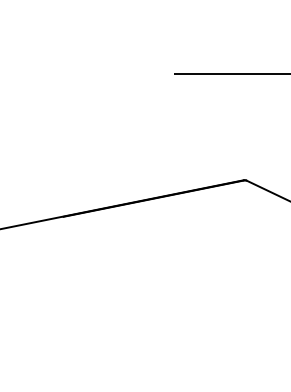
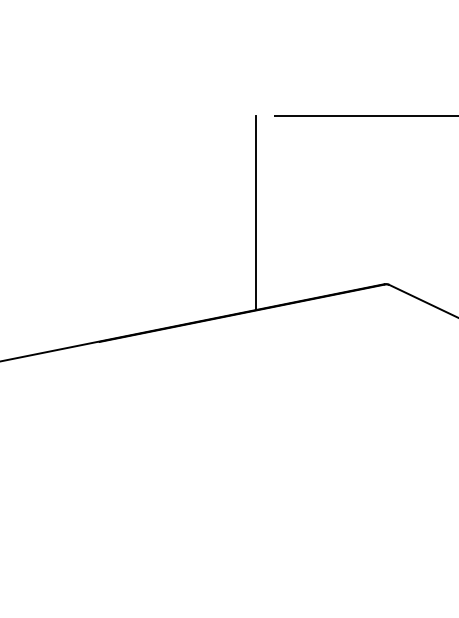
line: (162, 134) -> (256, 212), added

